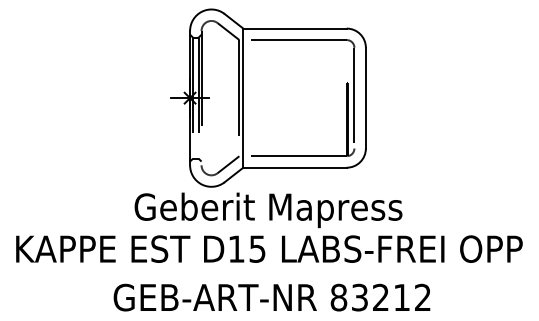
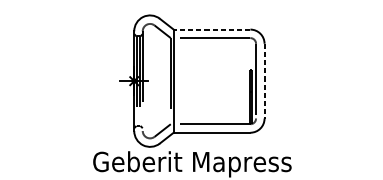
line: (295, 28) -> (212, 29), solid -> dashed
line: (365, 98) -> (264, 81), solid -> dashed

